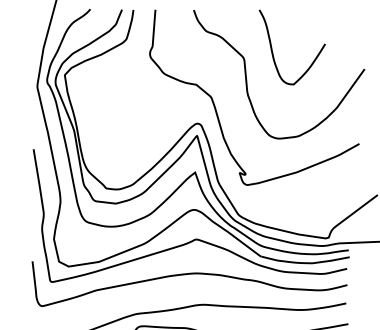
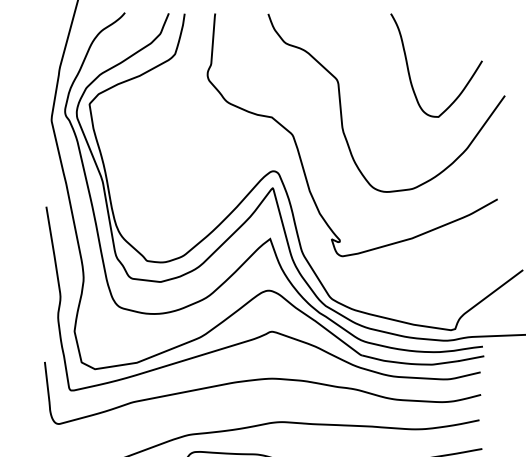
curve: (273, 52) -> (410, 72), moved

